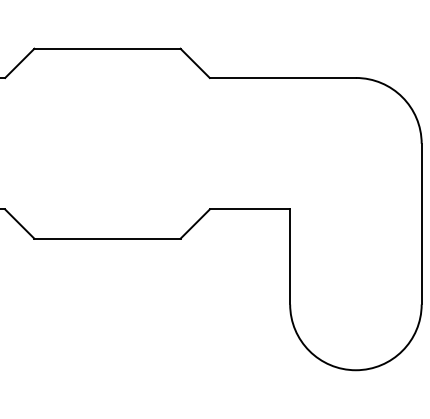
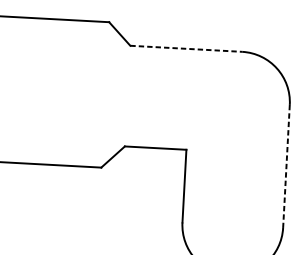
line: (283, 77) -> (186, 48), solid -> dashed
line: (421, 224) -> (286, 166), solid -> dashed

